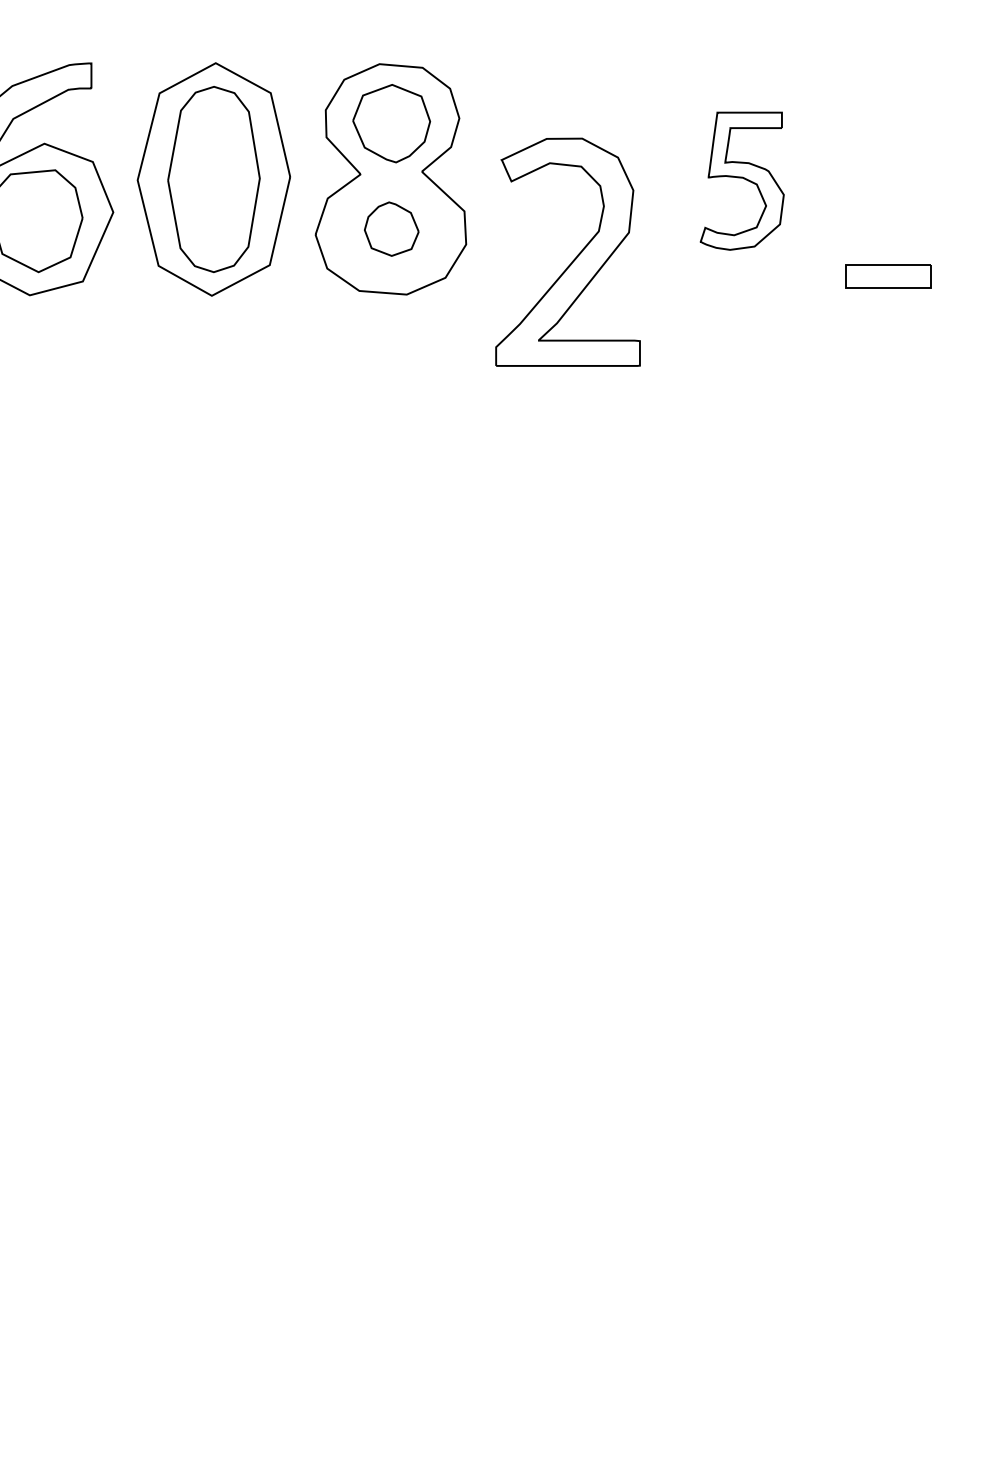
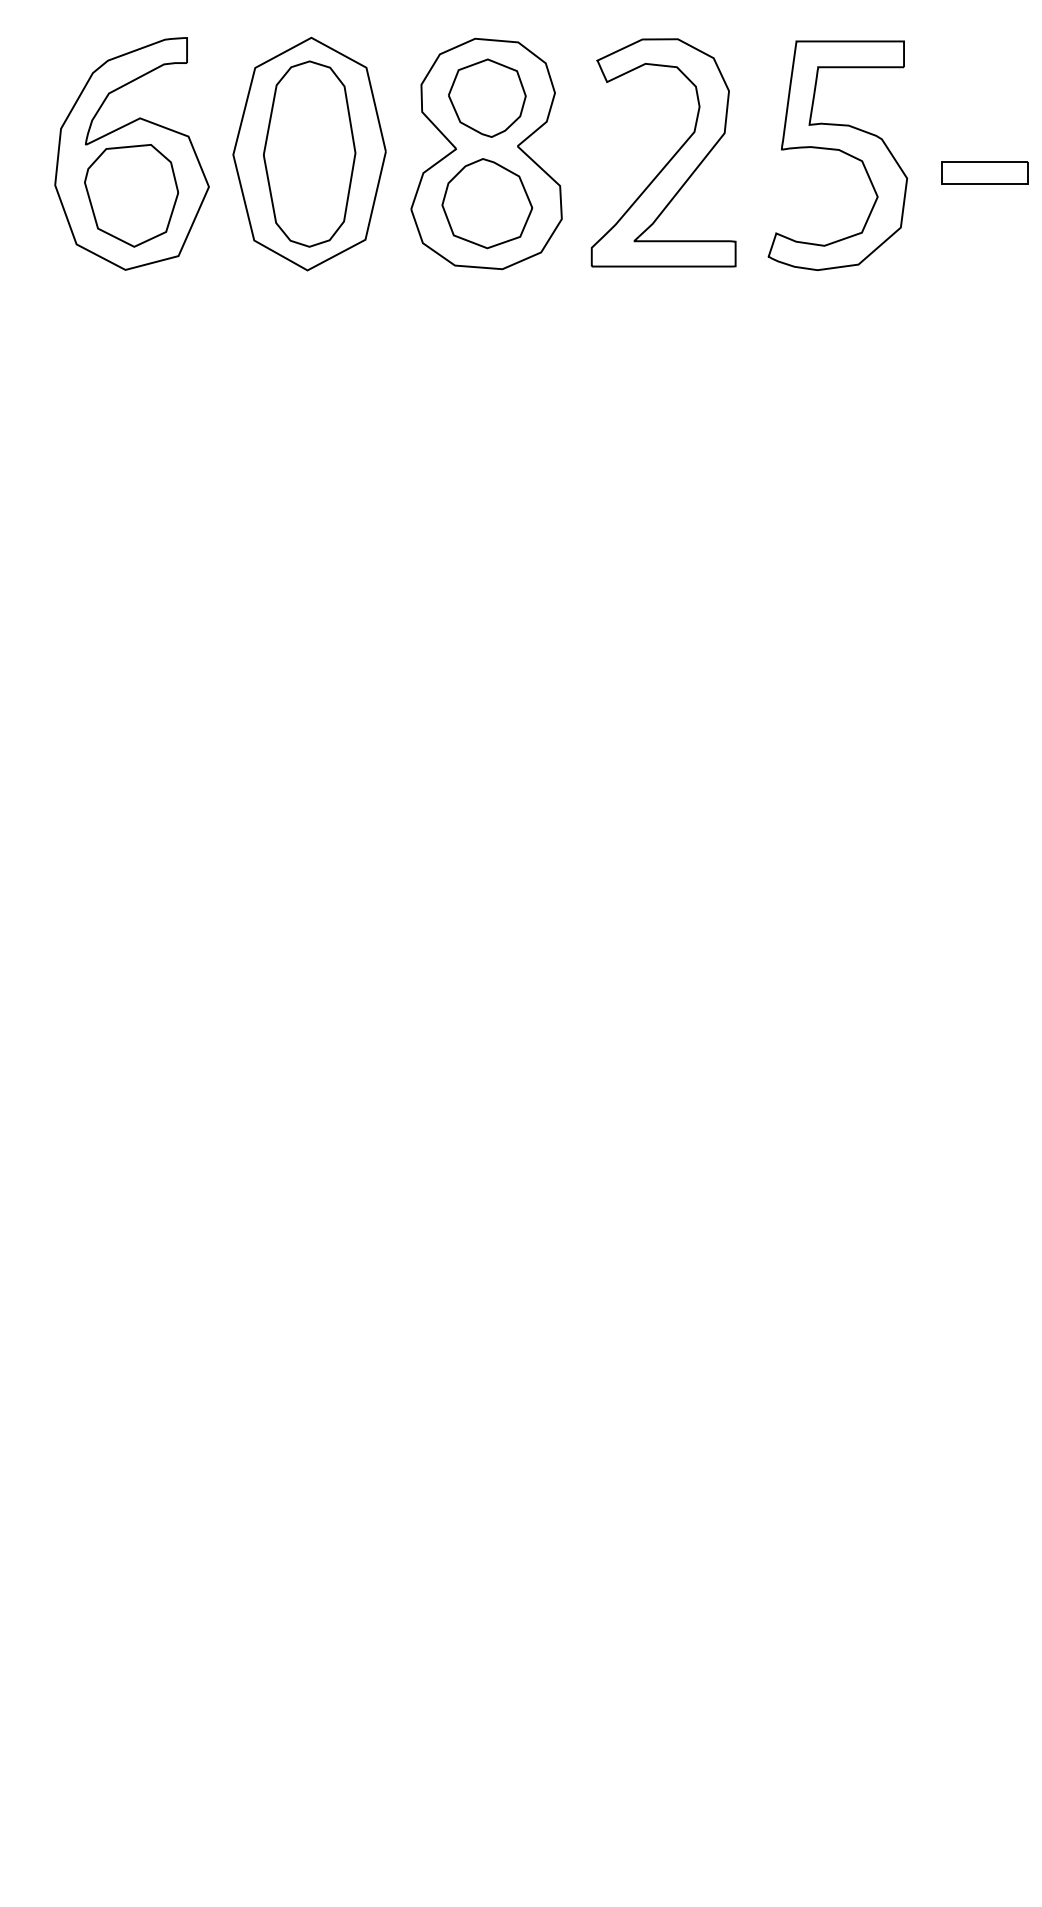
part: (741, 180) -> (837, 155), size x1.67
part: (391, 228) -> (487, 203), size x1.67
part: (574, 257) -> (670, 158), moved
part: (887, 275) -> (984, 172), moved

